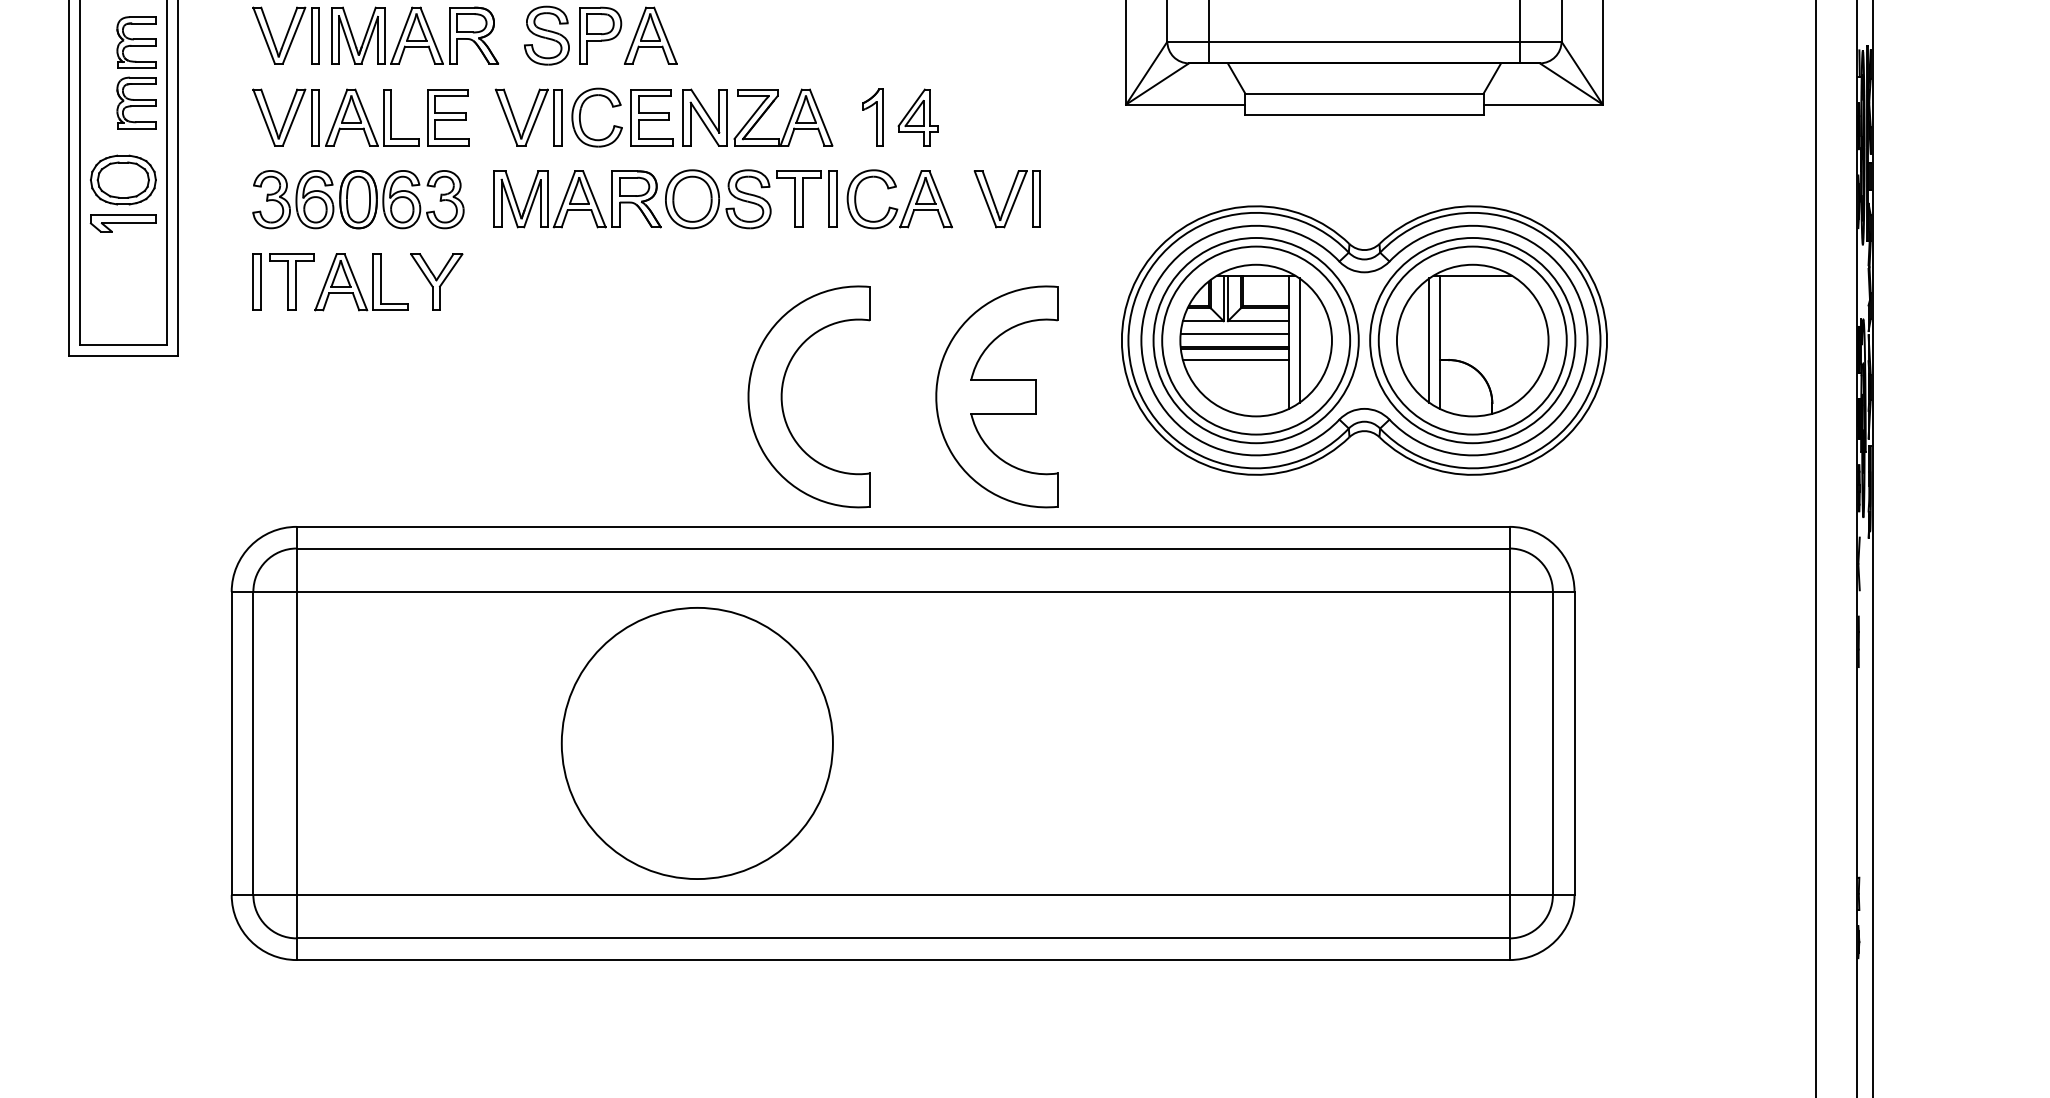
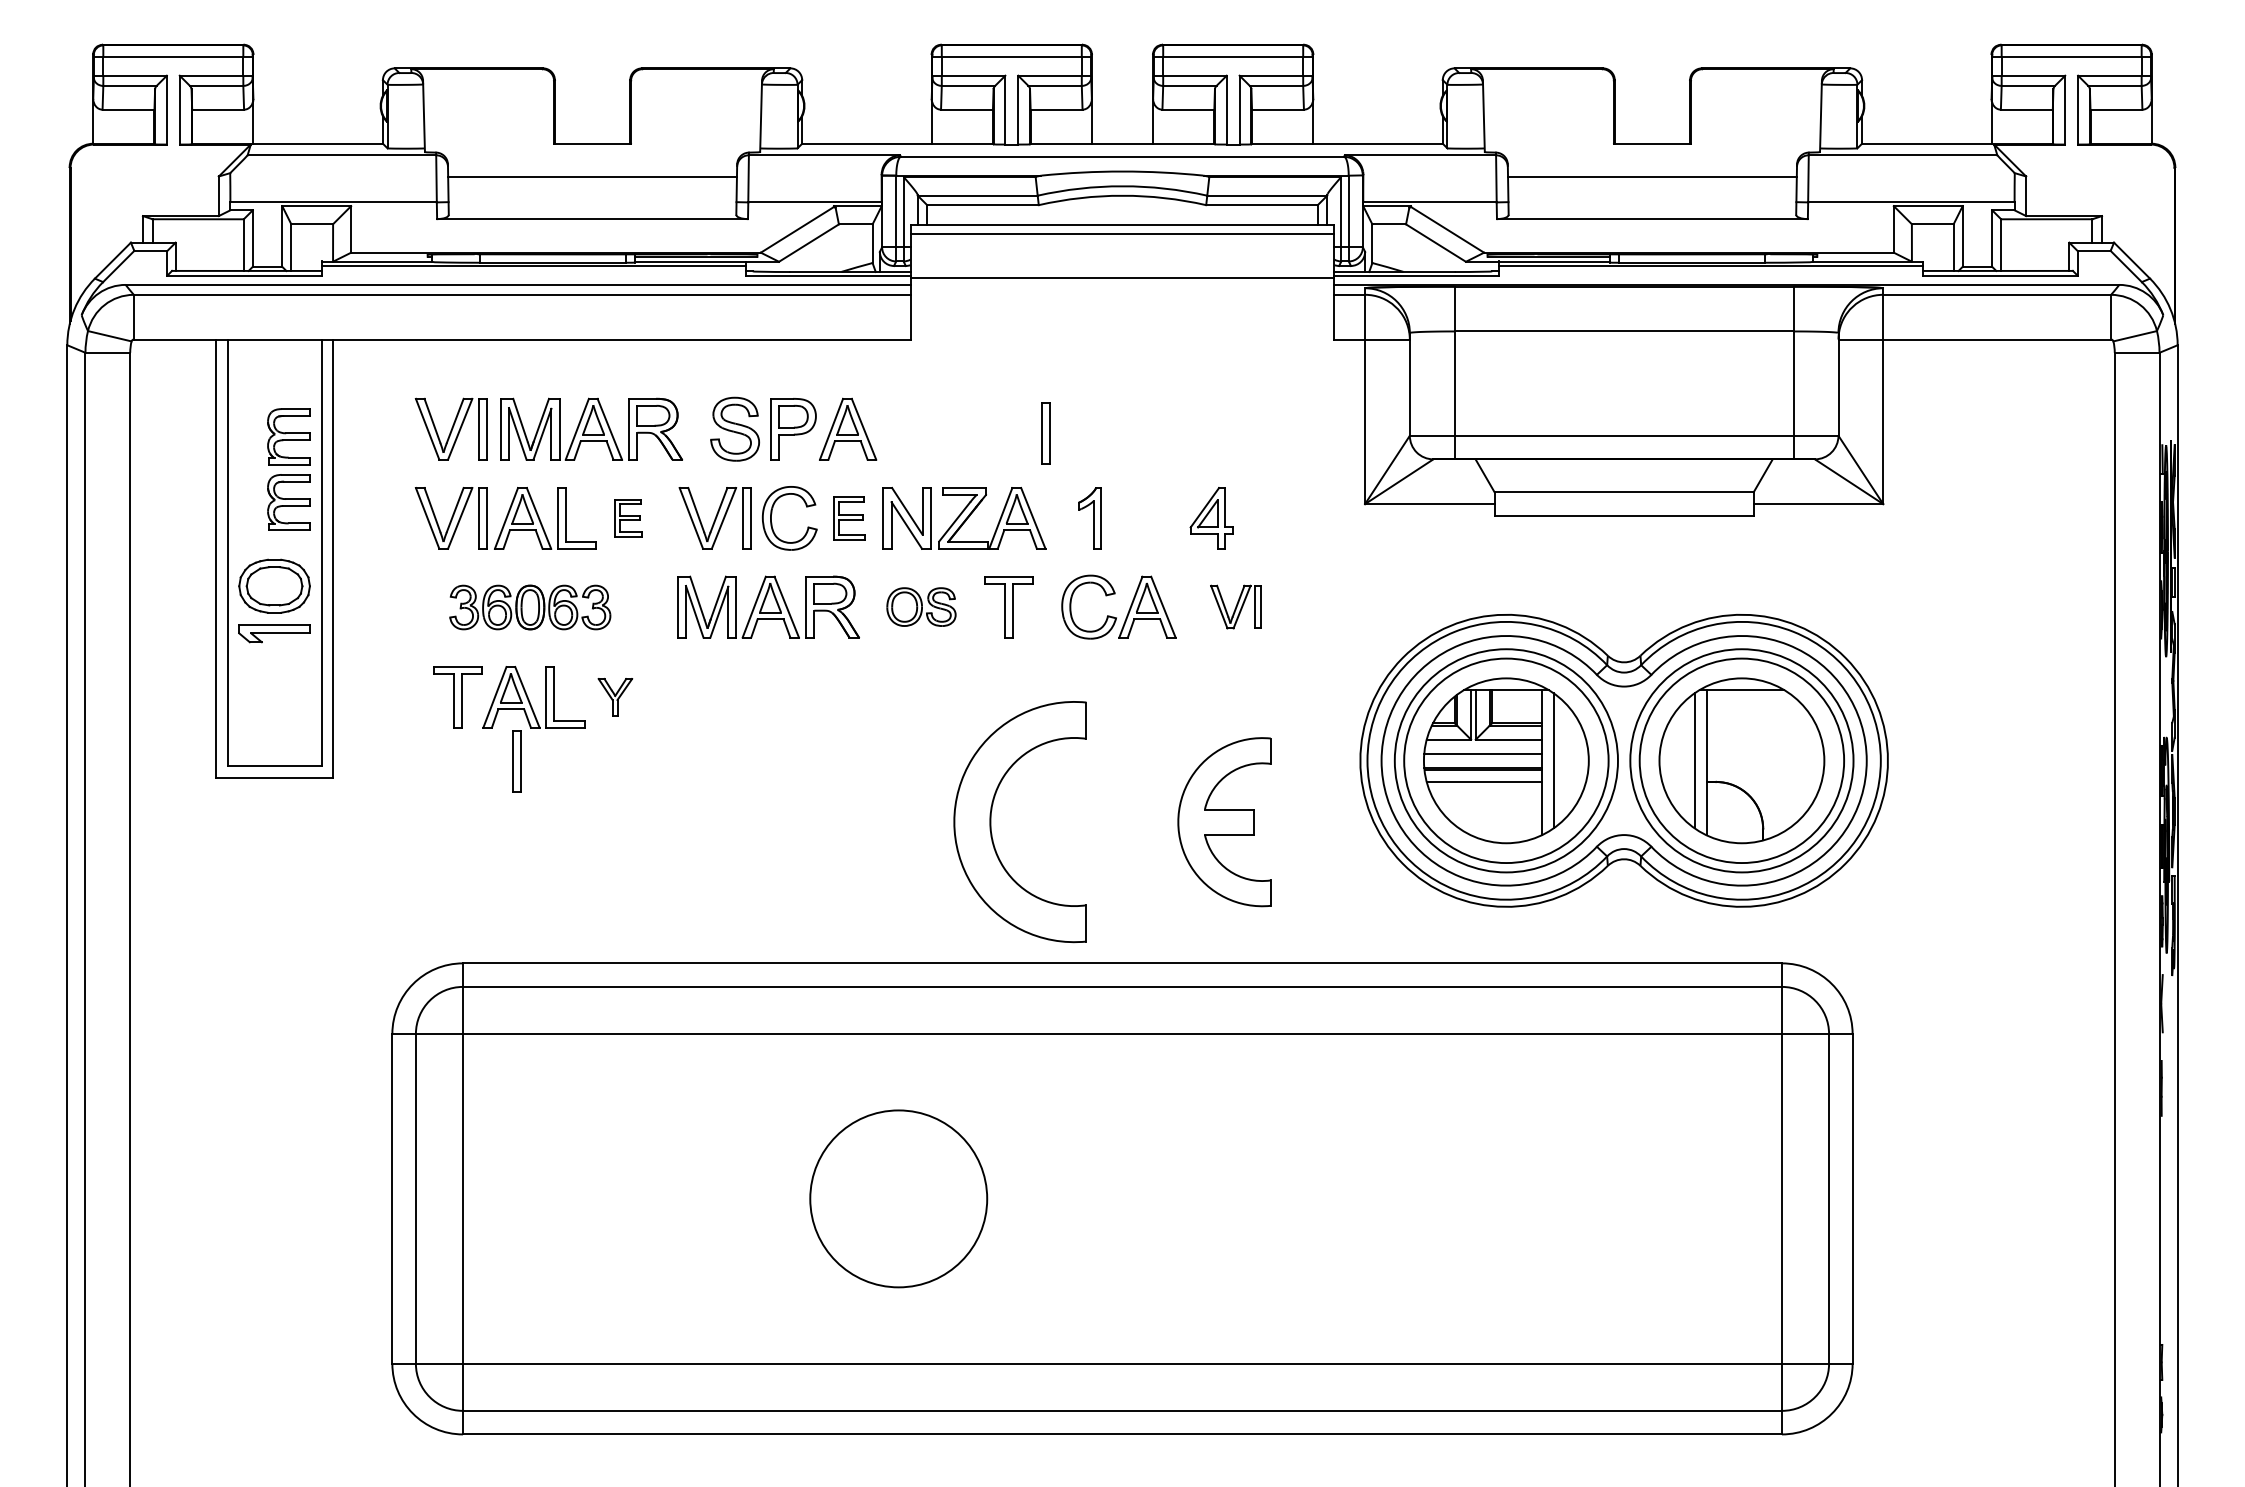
part: (448, 117) -> (628, 518), size x0.6
part: (652, 117) -> (849, 518), size x0.7
part: (917, 117) -> (1211, 518), moved
part: (718, 198) -> (921, 606), size x0.6
part: (1007, 198) -> (1235, 606), size x0.7
part: (358, 199) -> (530, 607), size x0.7
part: (832, 199) -> (1045, 433), moved
part: (436, 281) -> (615, 696), size x0.6
part: (256, 282) -> (516, 761), moved
part: (996, 397) -> (1224, 822), size x0.7
circle: (697, 743) -> (898, 1198), size x0.6

